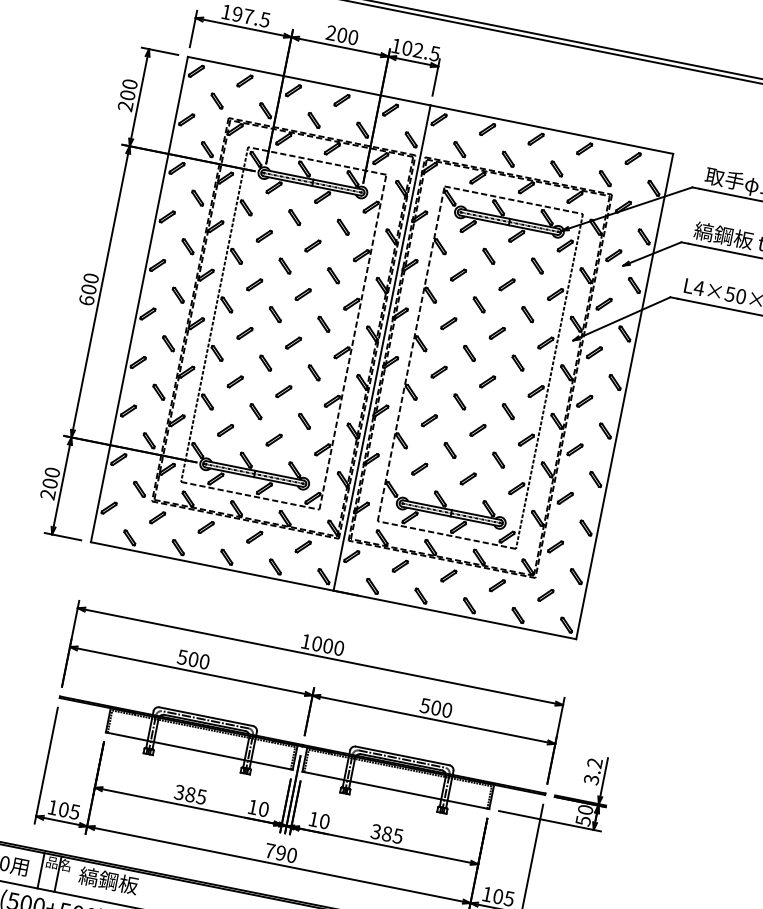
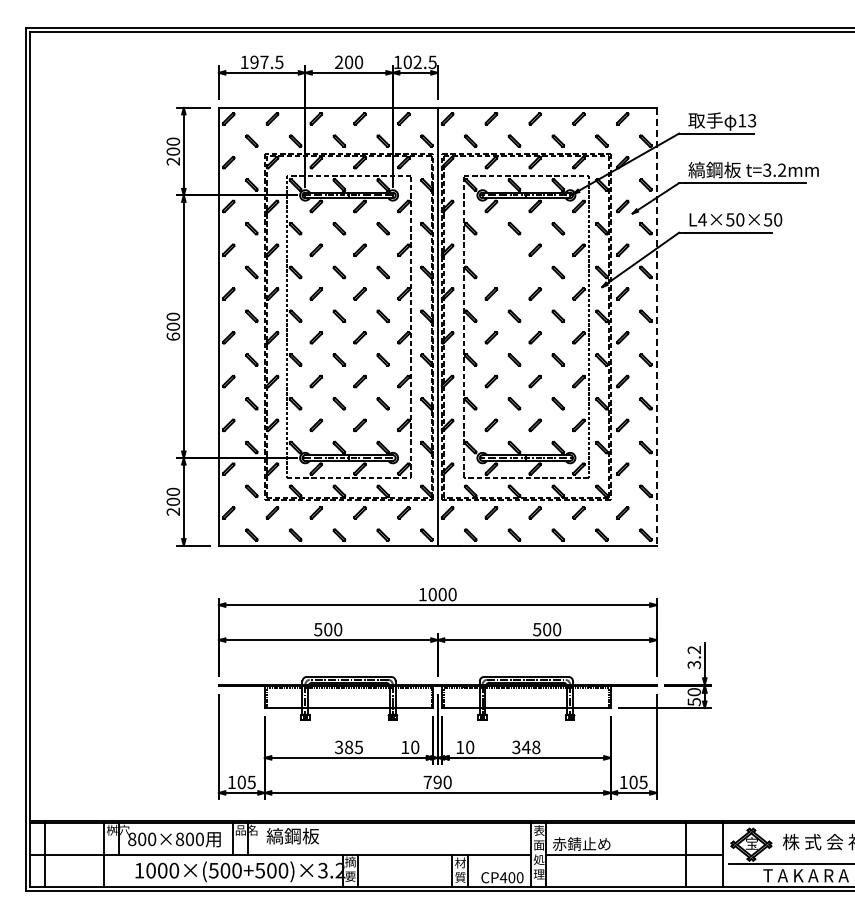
part: (473, 296) -> (508, 266), removed
line: (624, 396) -> (656, 326), solid -> dashed
text: (391, 835) -> (530, 747), 385 -> 348

